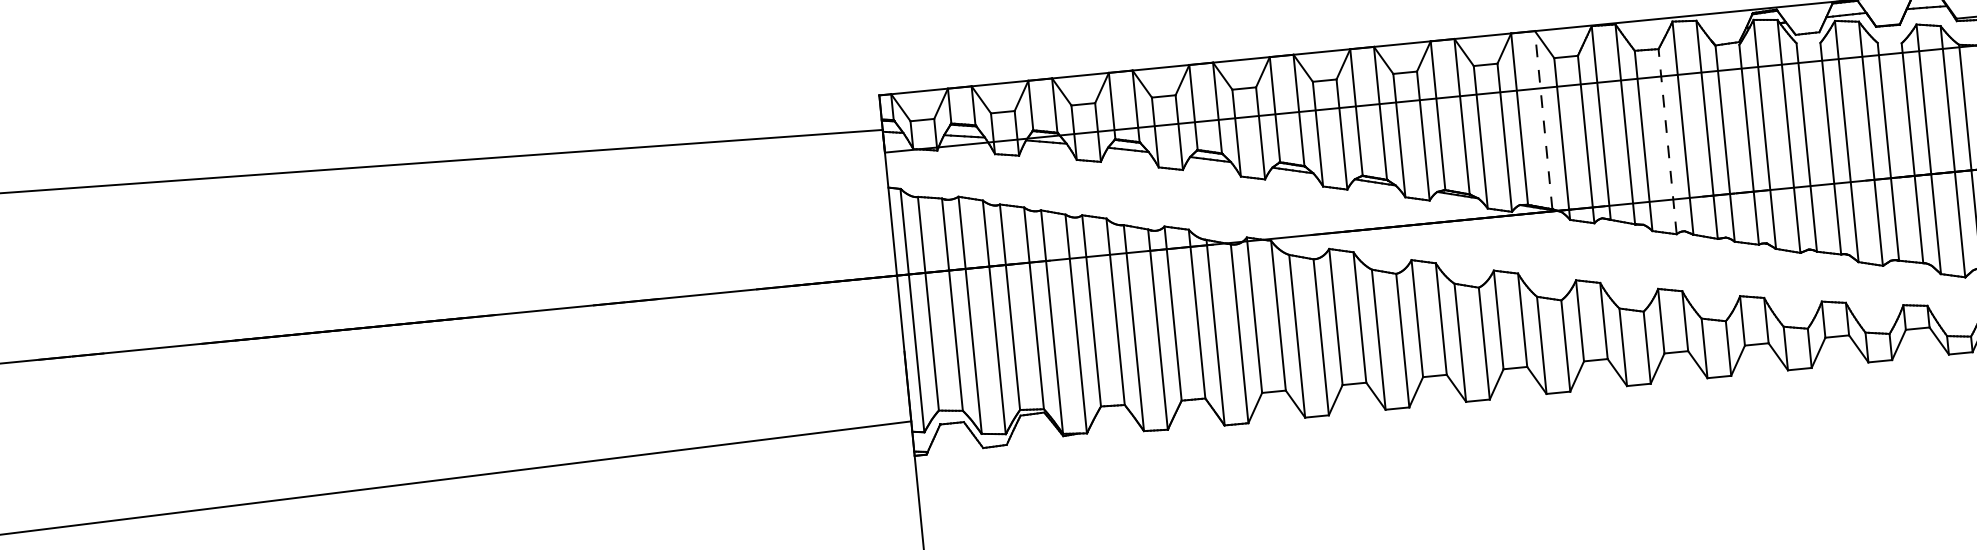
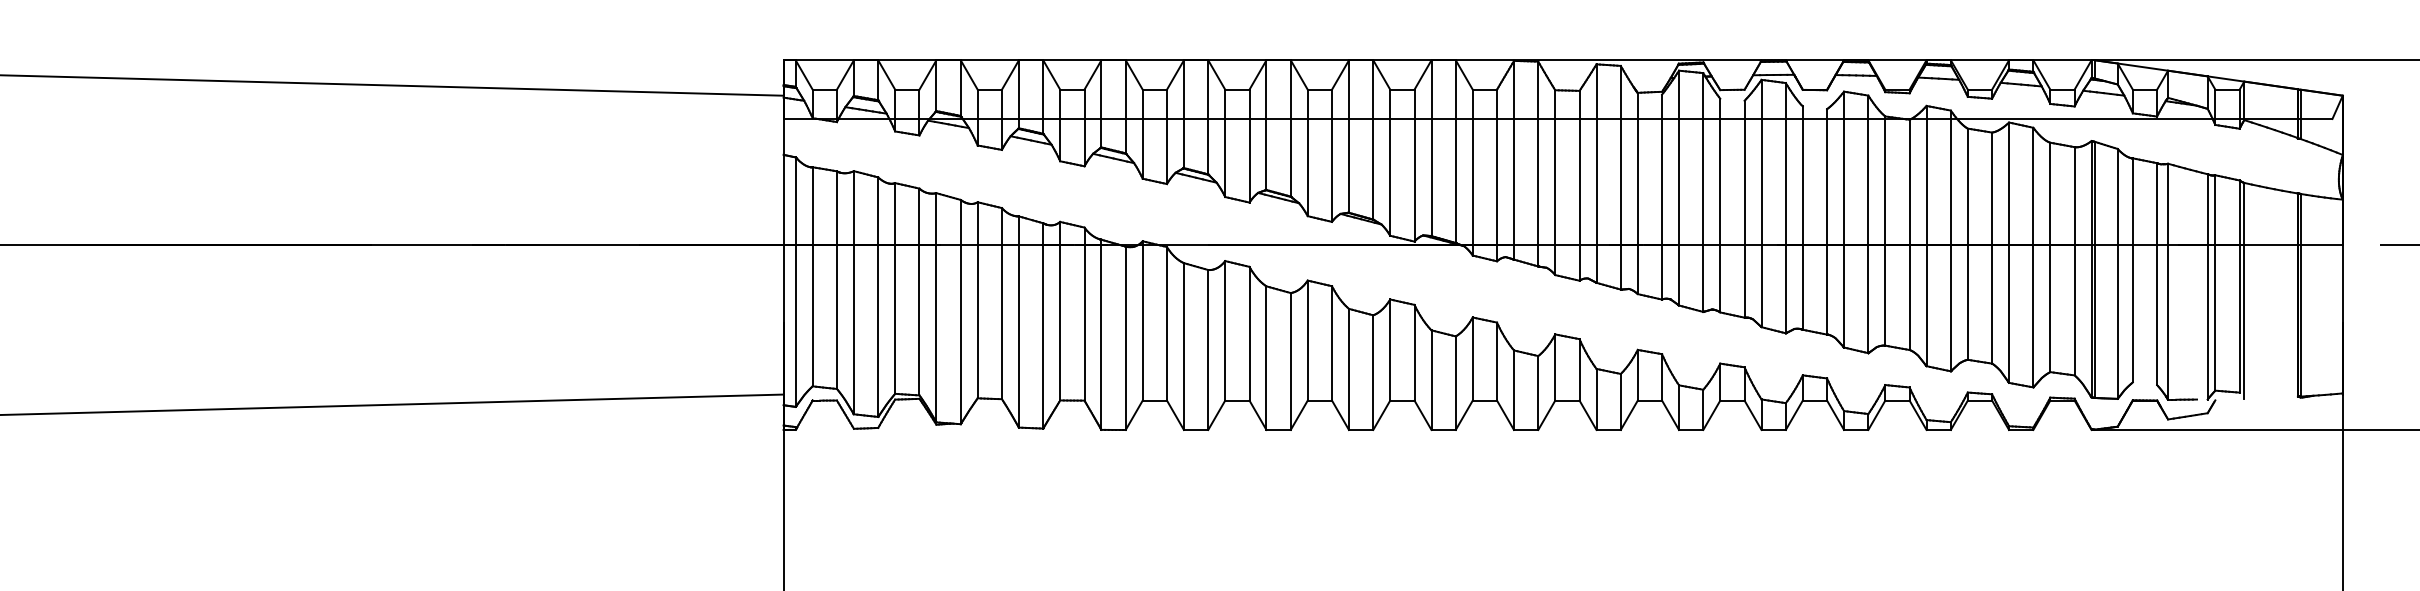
line: (1543, 120) -> (1455, 151), dashed -> solid
line: (1667, 141) -> (1579, 185), dashed -> solid

